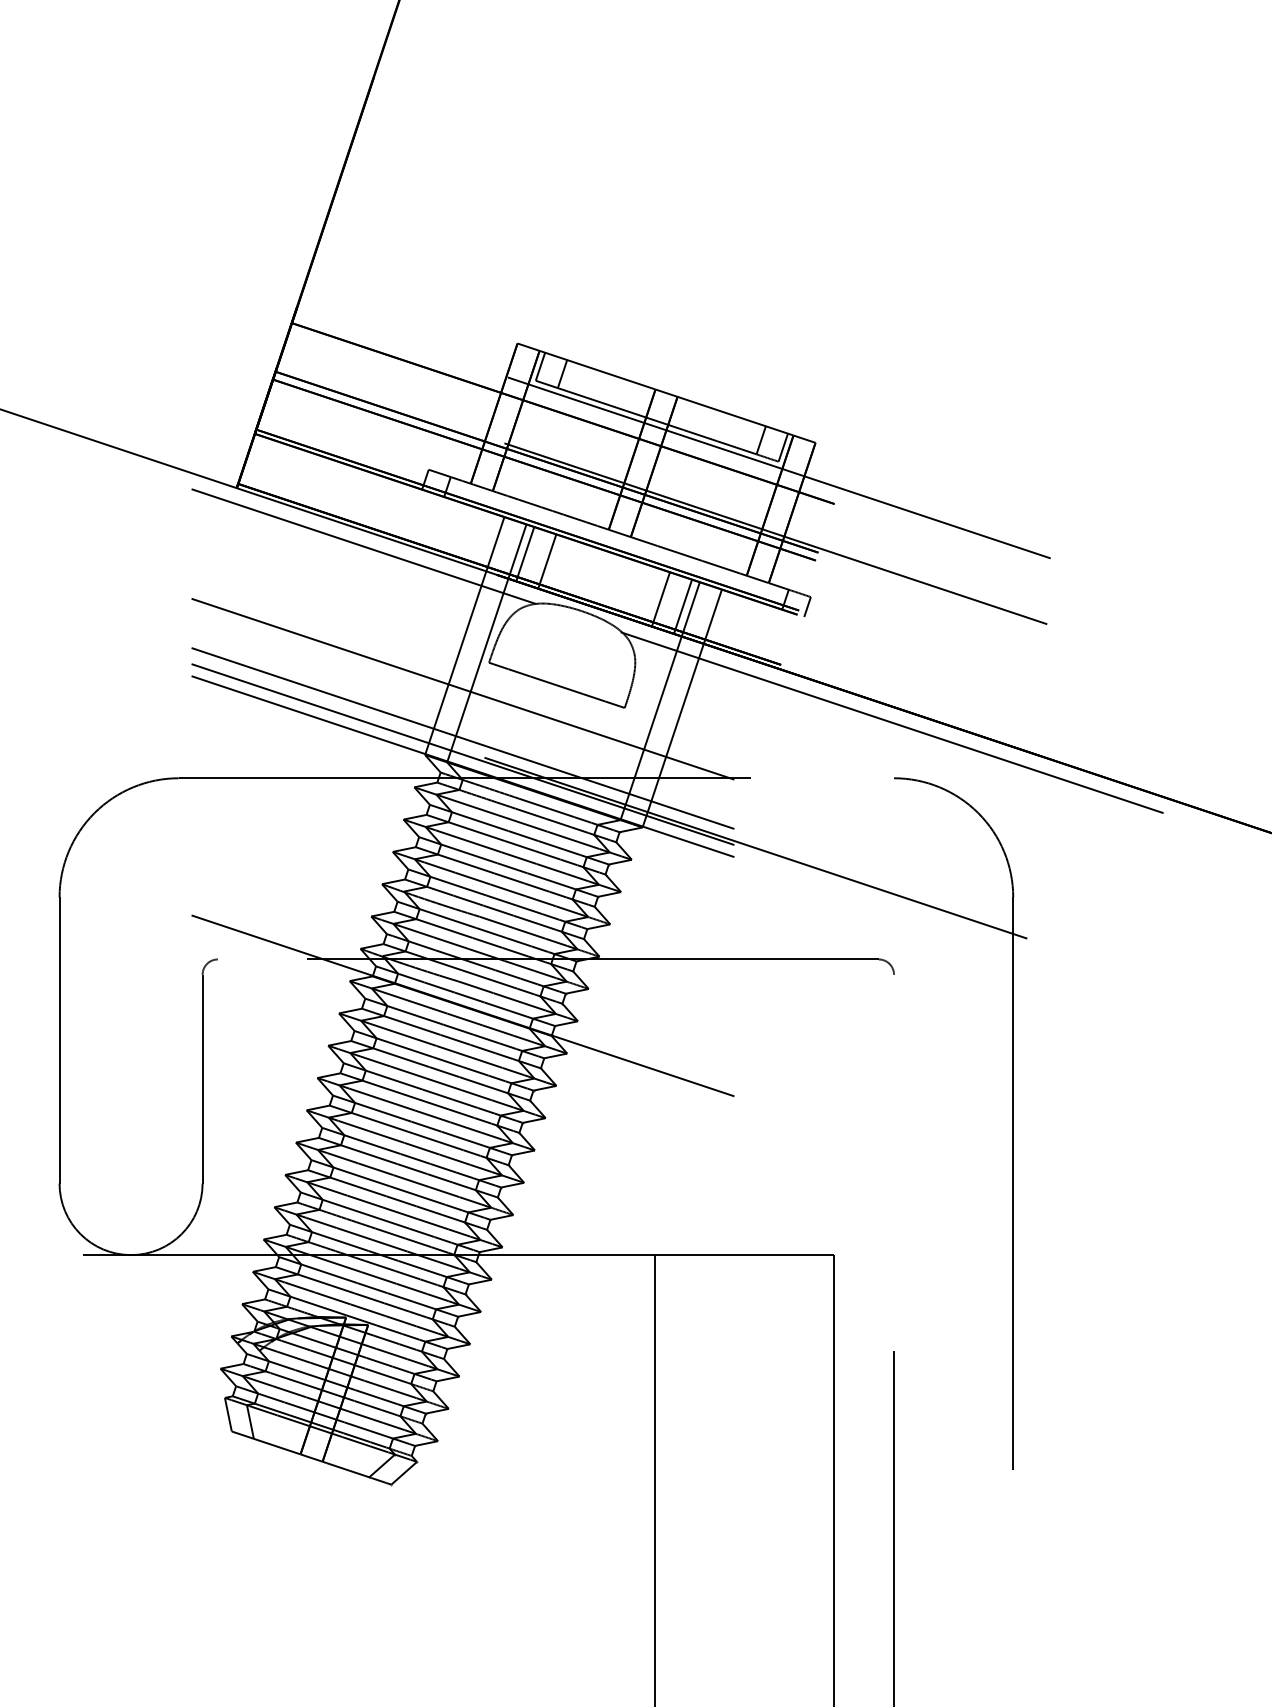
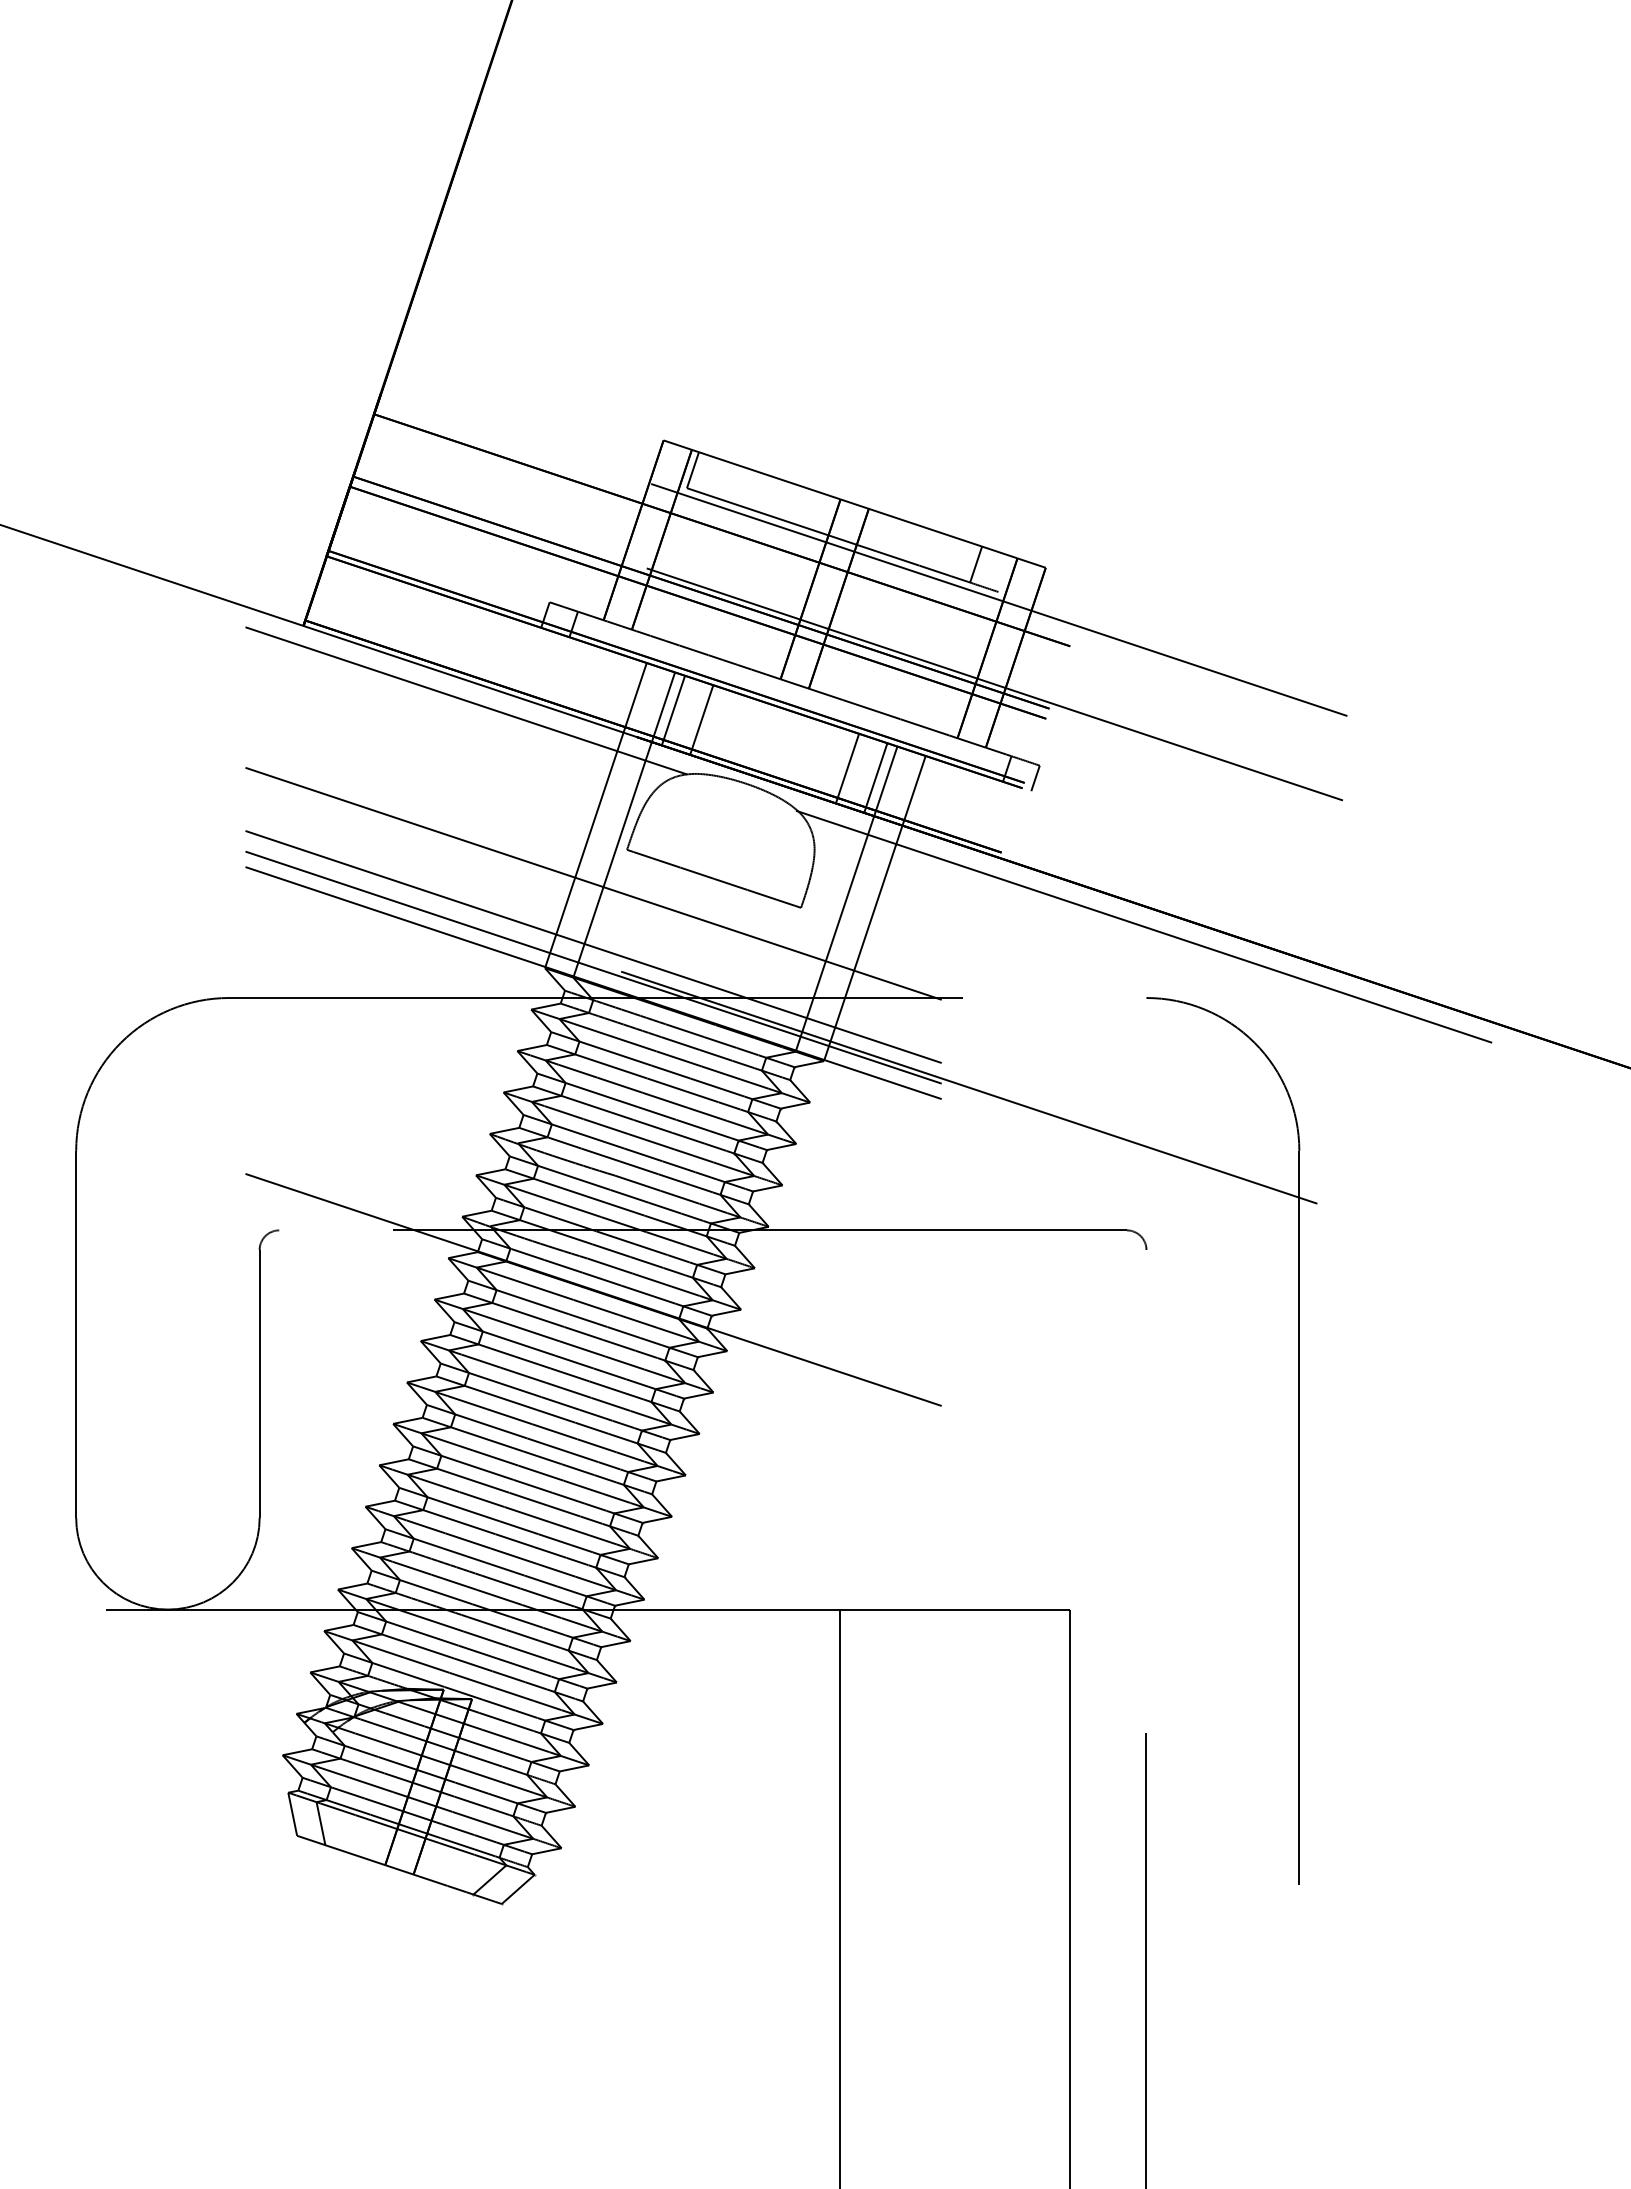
line: (562, 373) -> (721, 479), removed
line: (783, 448) -> (1004, 574), removed

